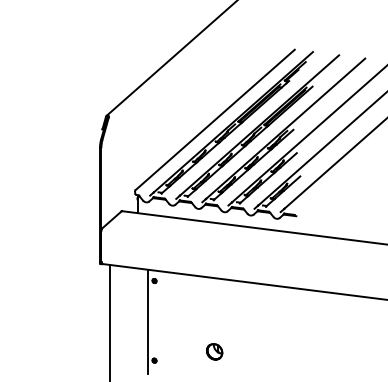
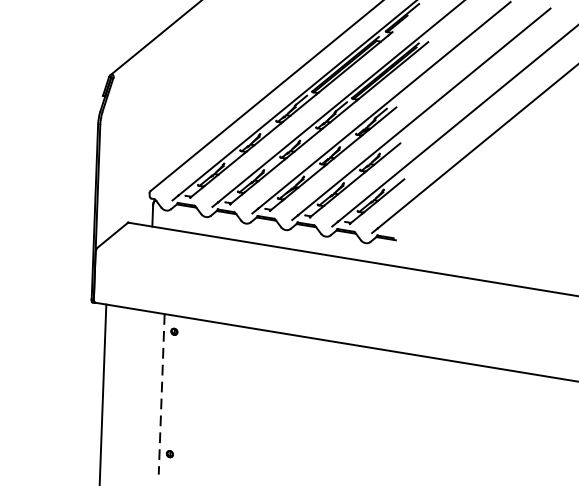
line: (147, 322) -> (161, 395), solid -> dashed
part: (214, 351) -> (262, 443), removed

